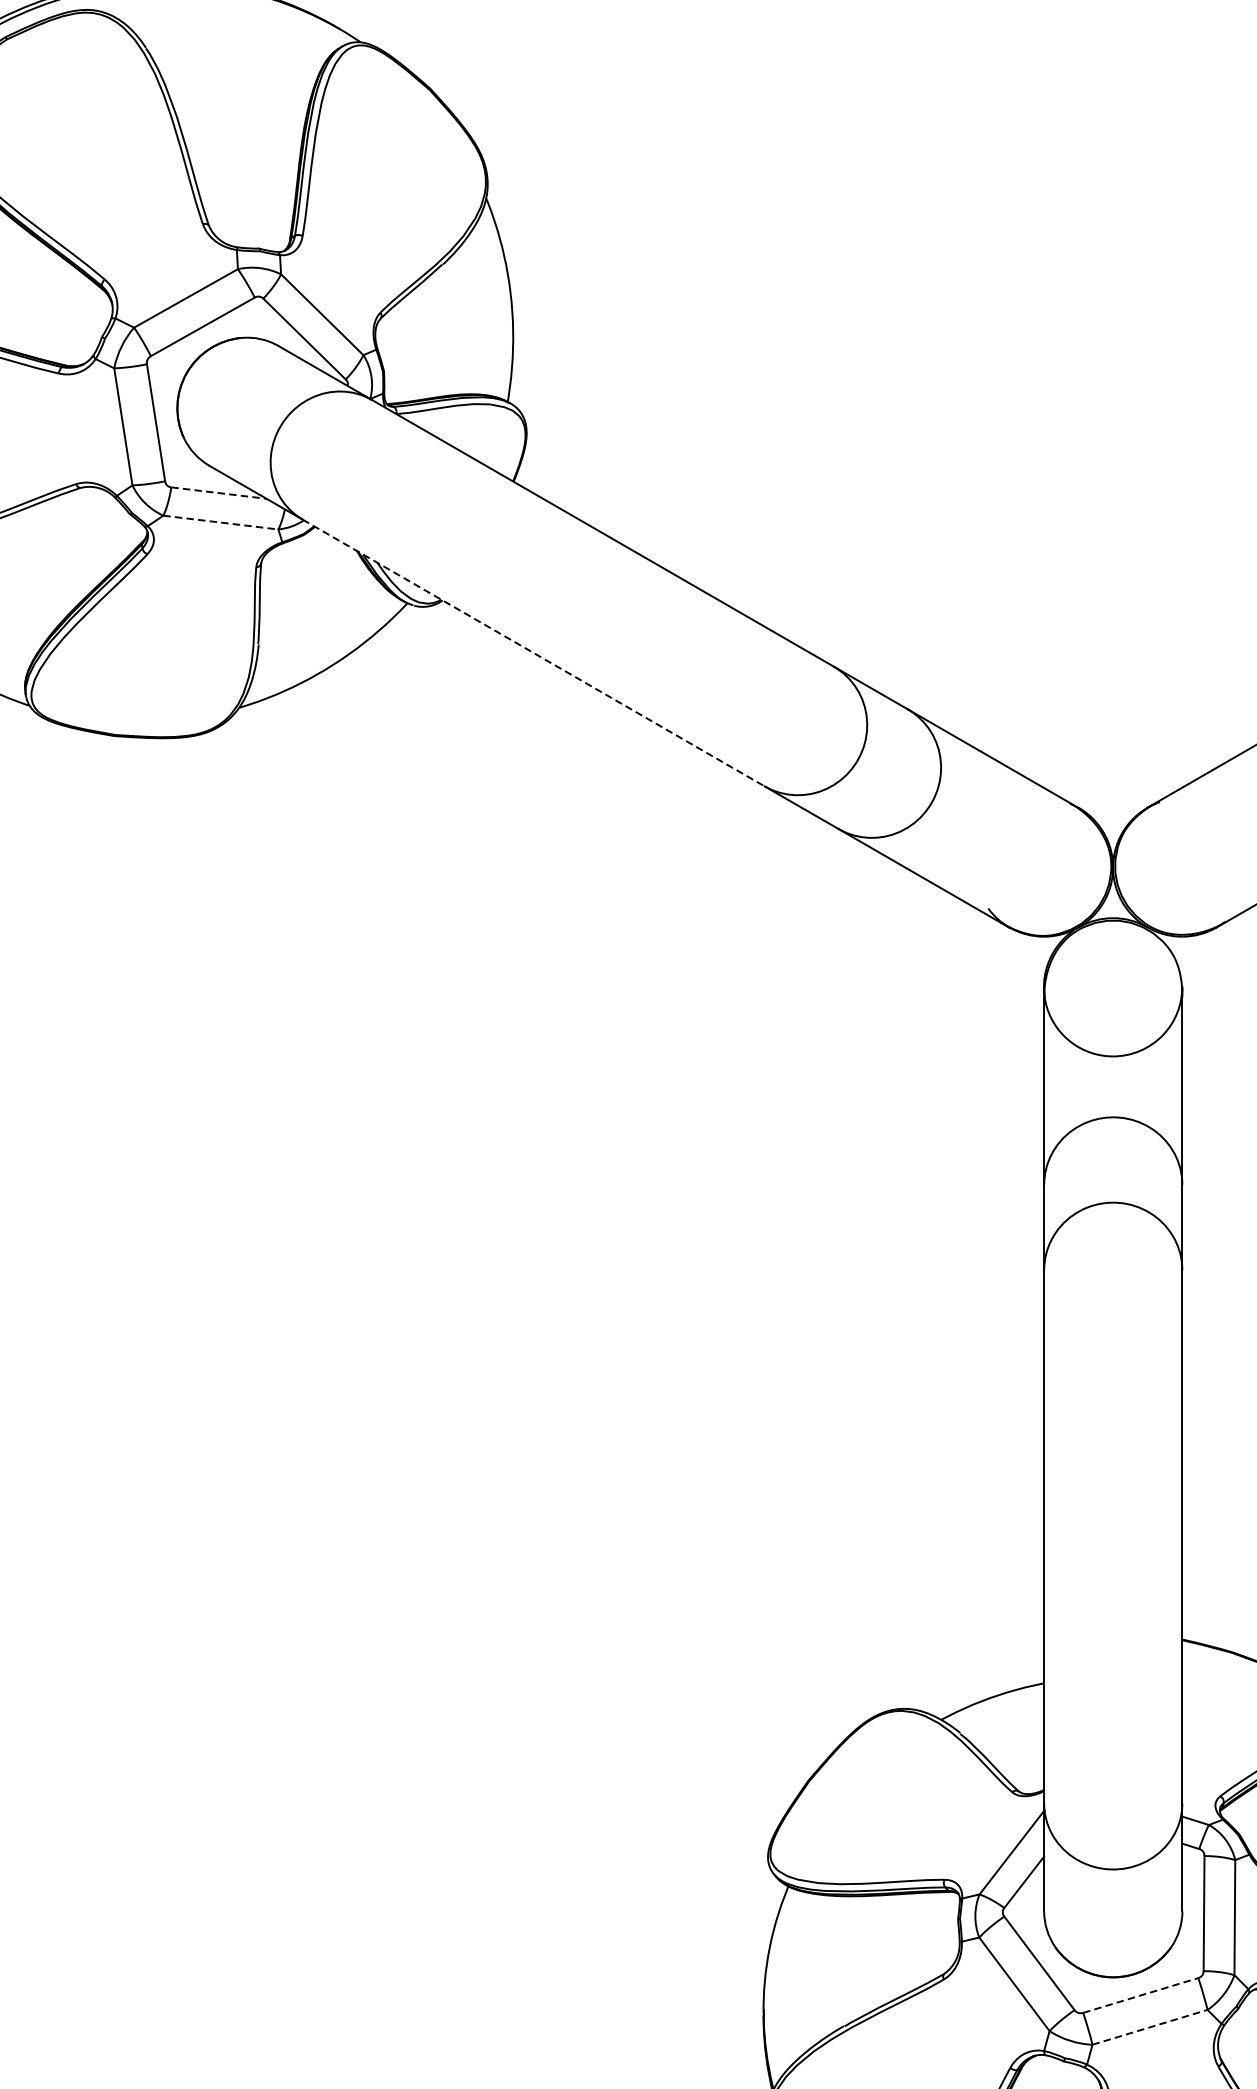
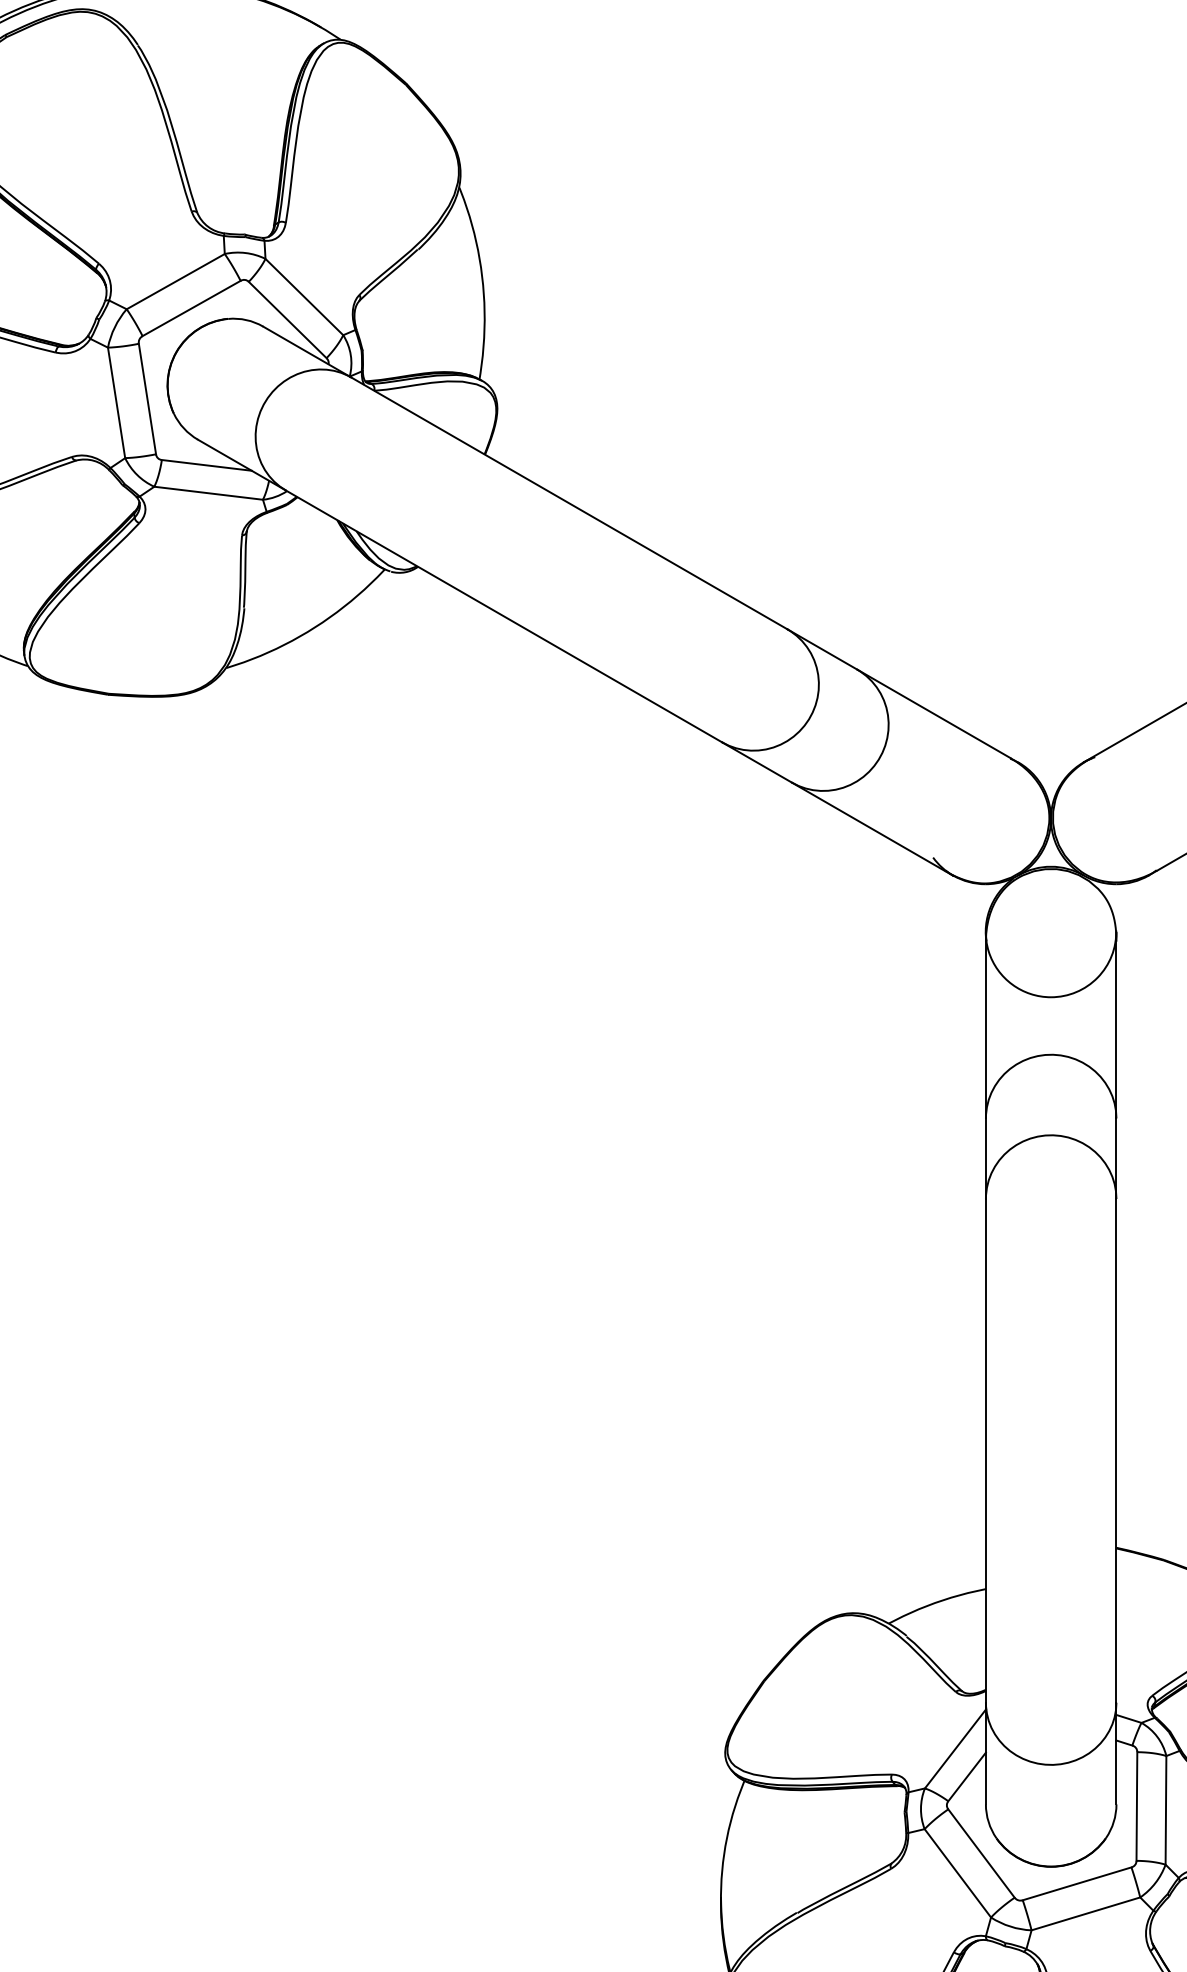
line: (219, 493) -> (207, 465), dashed -> solid
line: (220, 522) -> (208, 493), dashed -> solid
line: (534, 653) -> (504, 616), dashed -> solid
line: (1141, 1995) -> (1077, 1883), dashed -> solid
line: (1149, 2026) -> (1085, 1913), dashed -> solid

